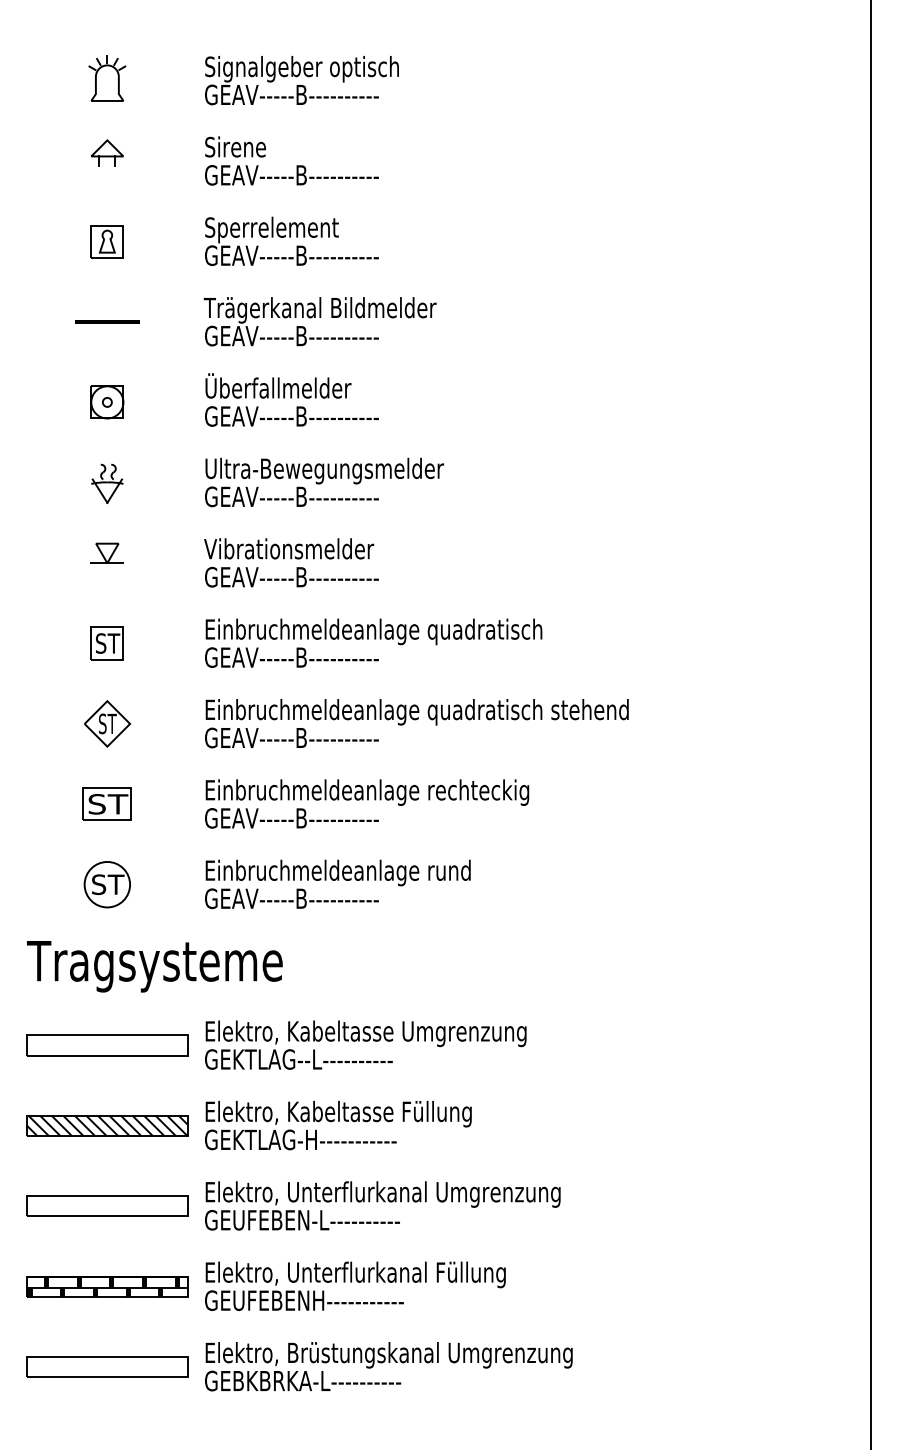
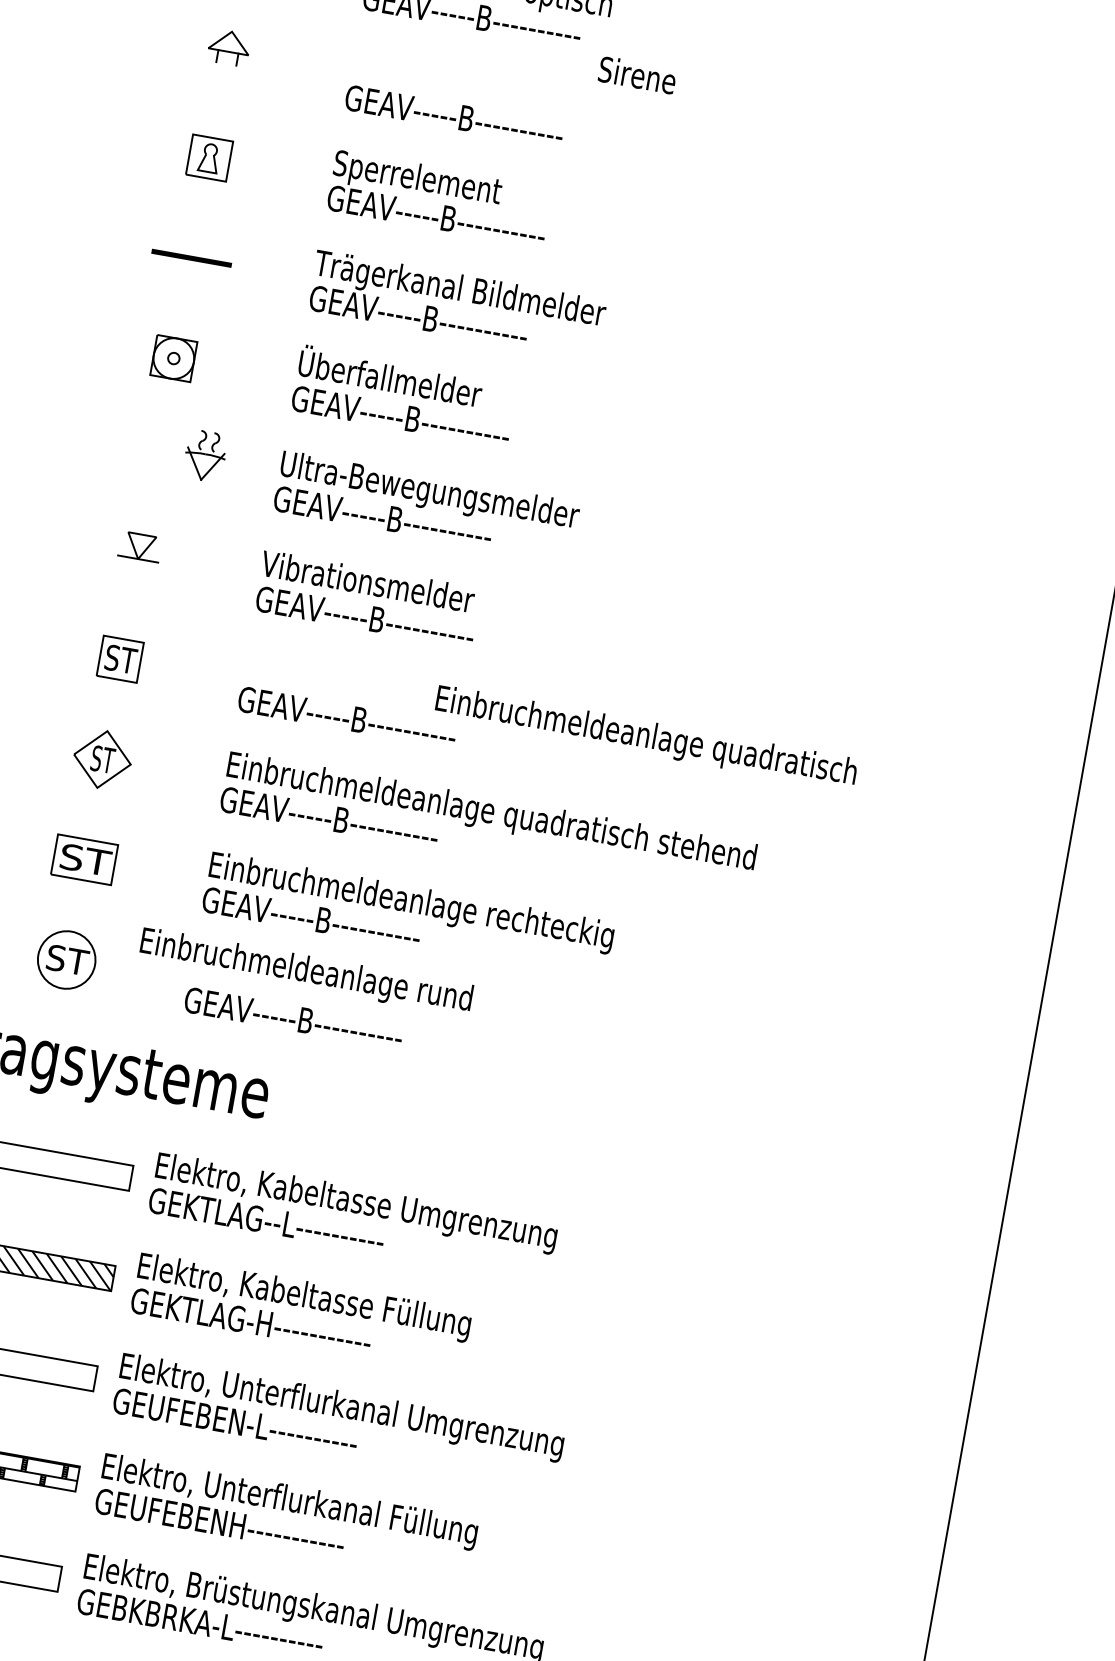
text: (235, 146) -> (637, 74), moved
part: (107, 483) -> (205, 455), moved
text: (373, 631) -> (645, 737), moved
text: (337, 872) -> (305, 971), moved

